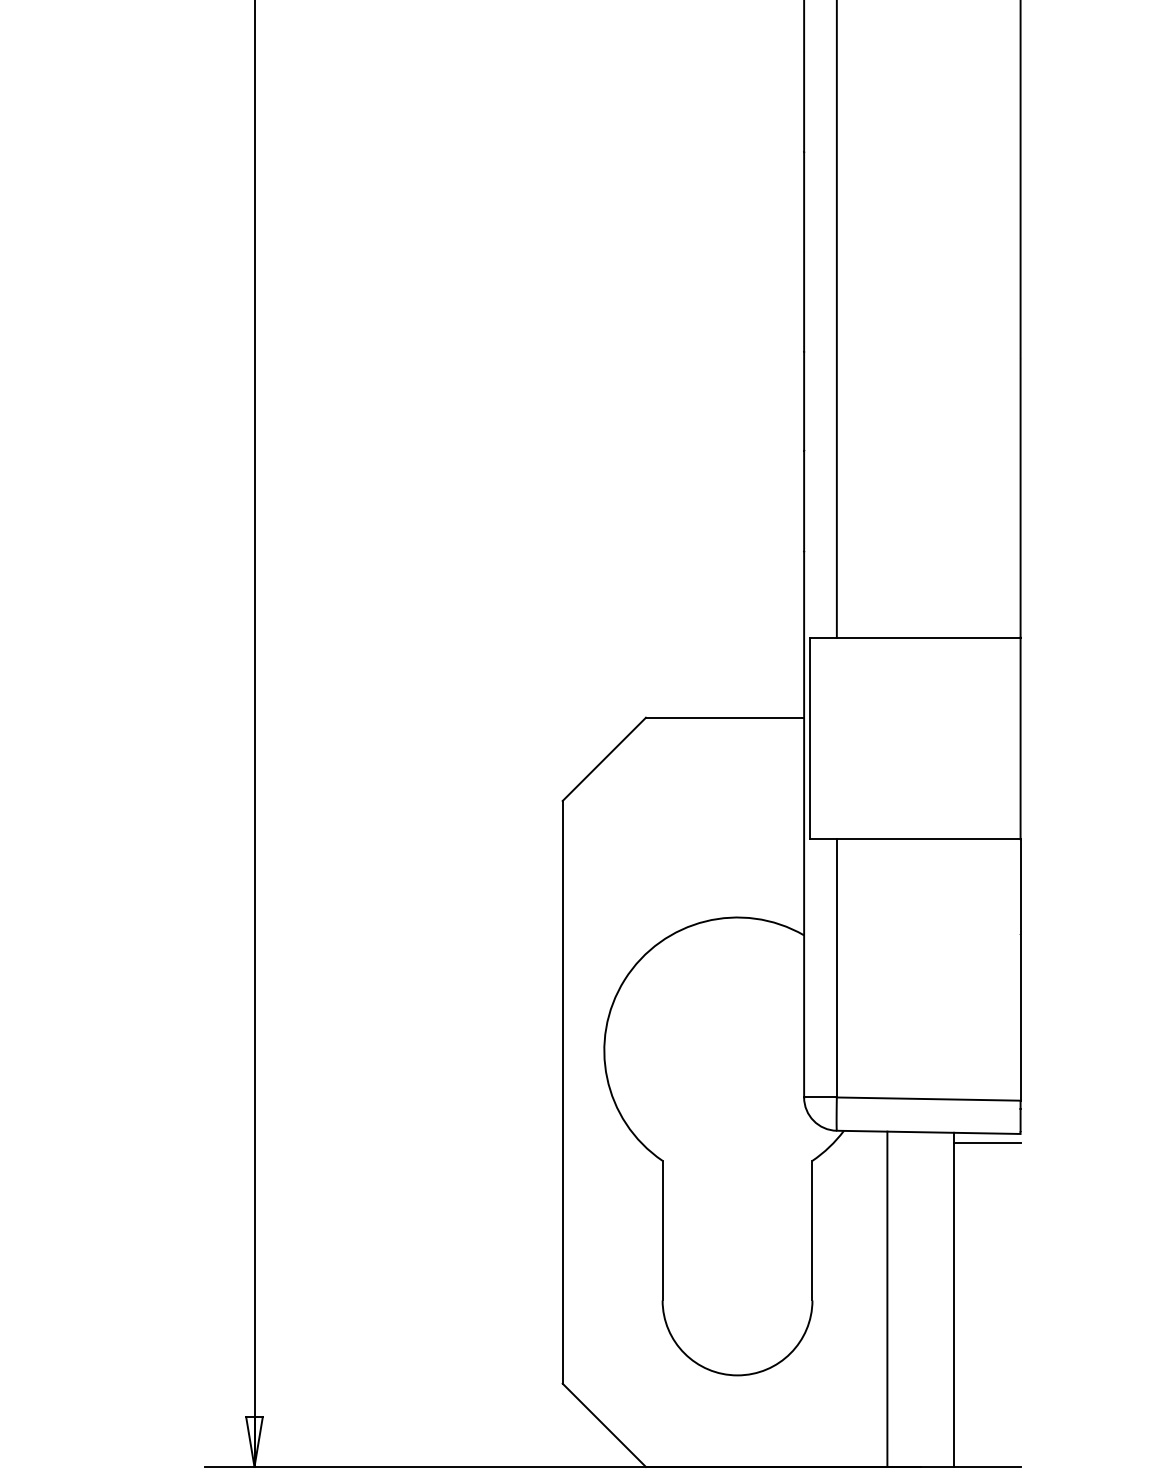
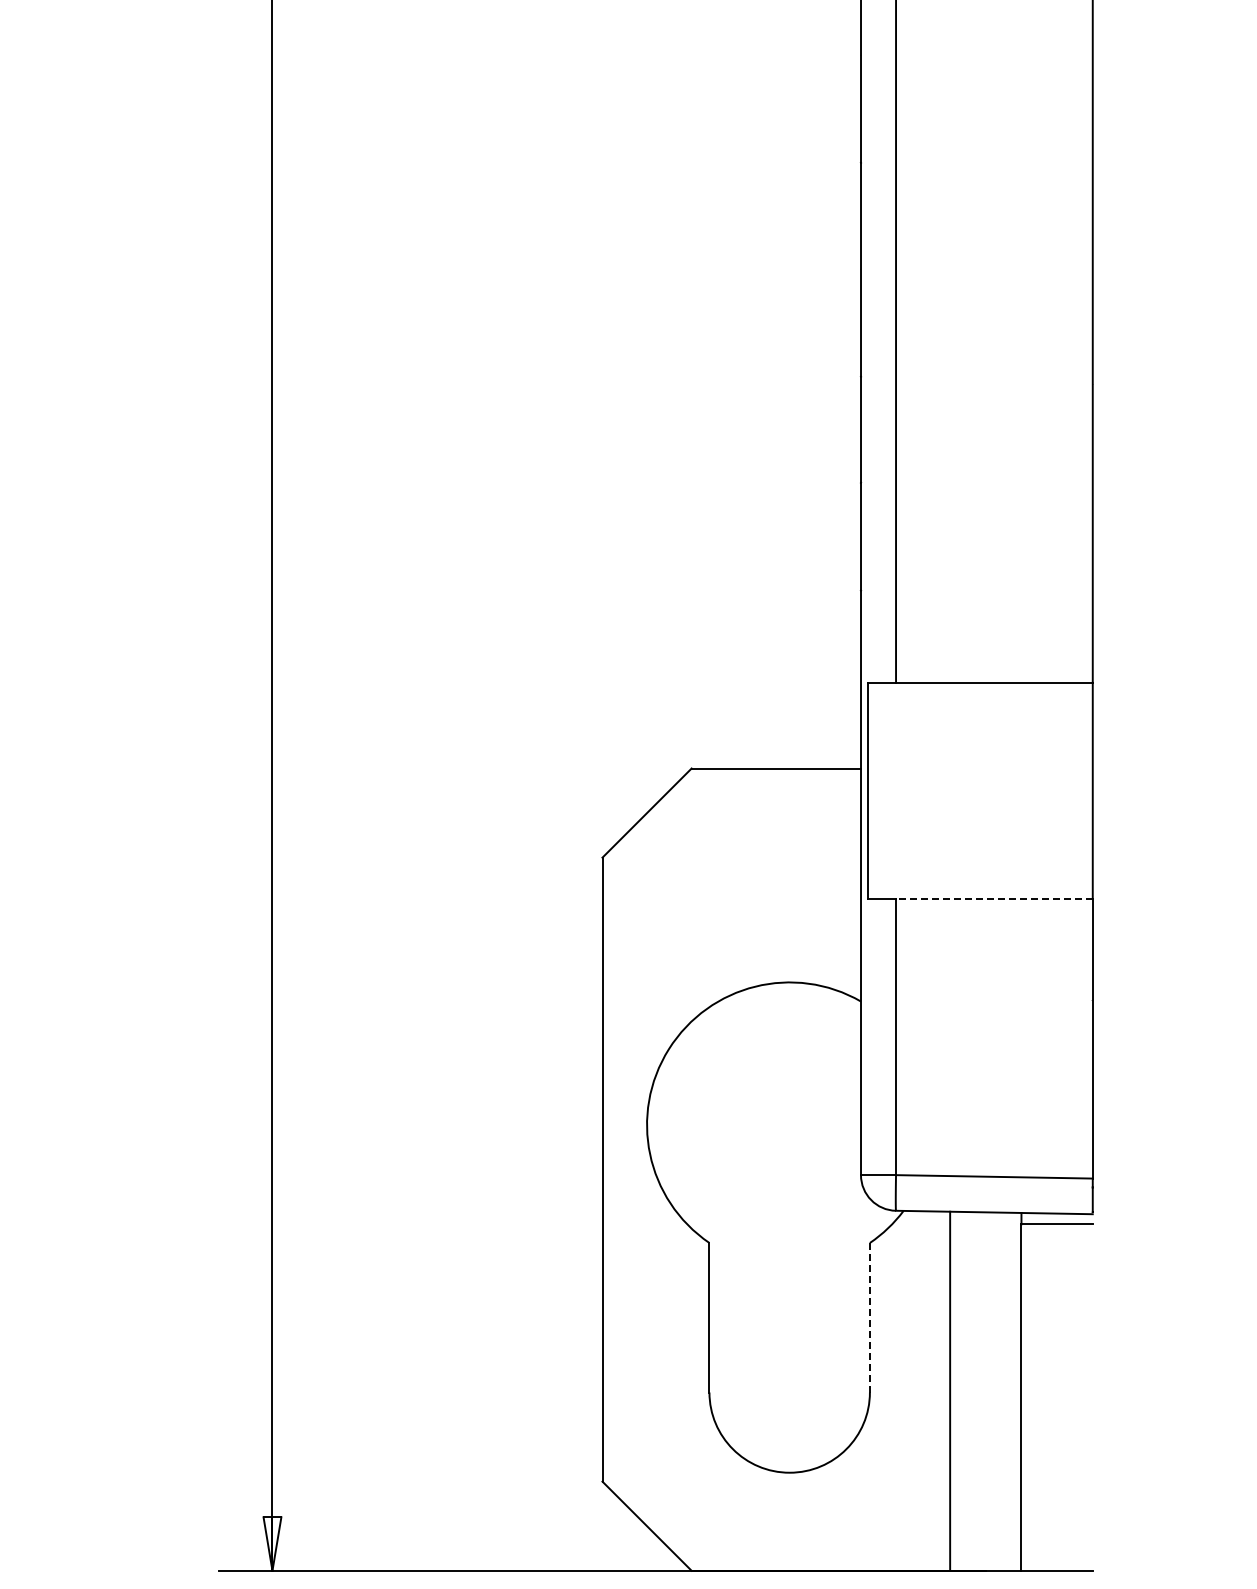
line: (927, 839) -> (993, 898), solid -> dashed
line: (812, 1230) -> (869, 1317), solid -> dashed

